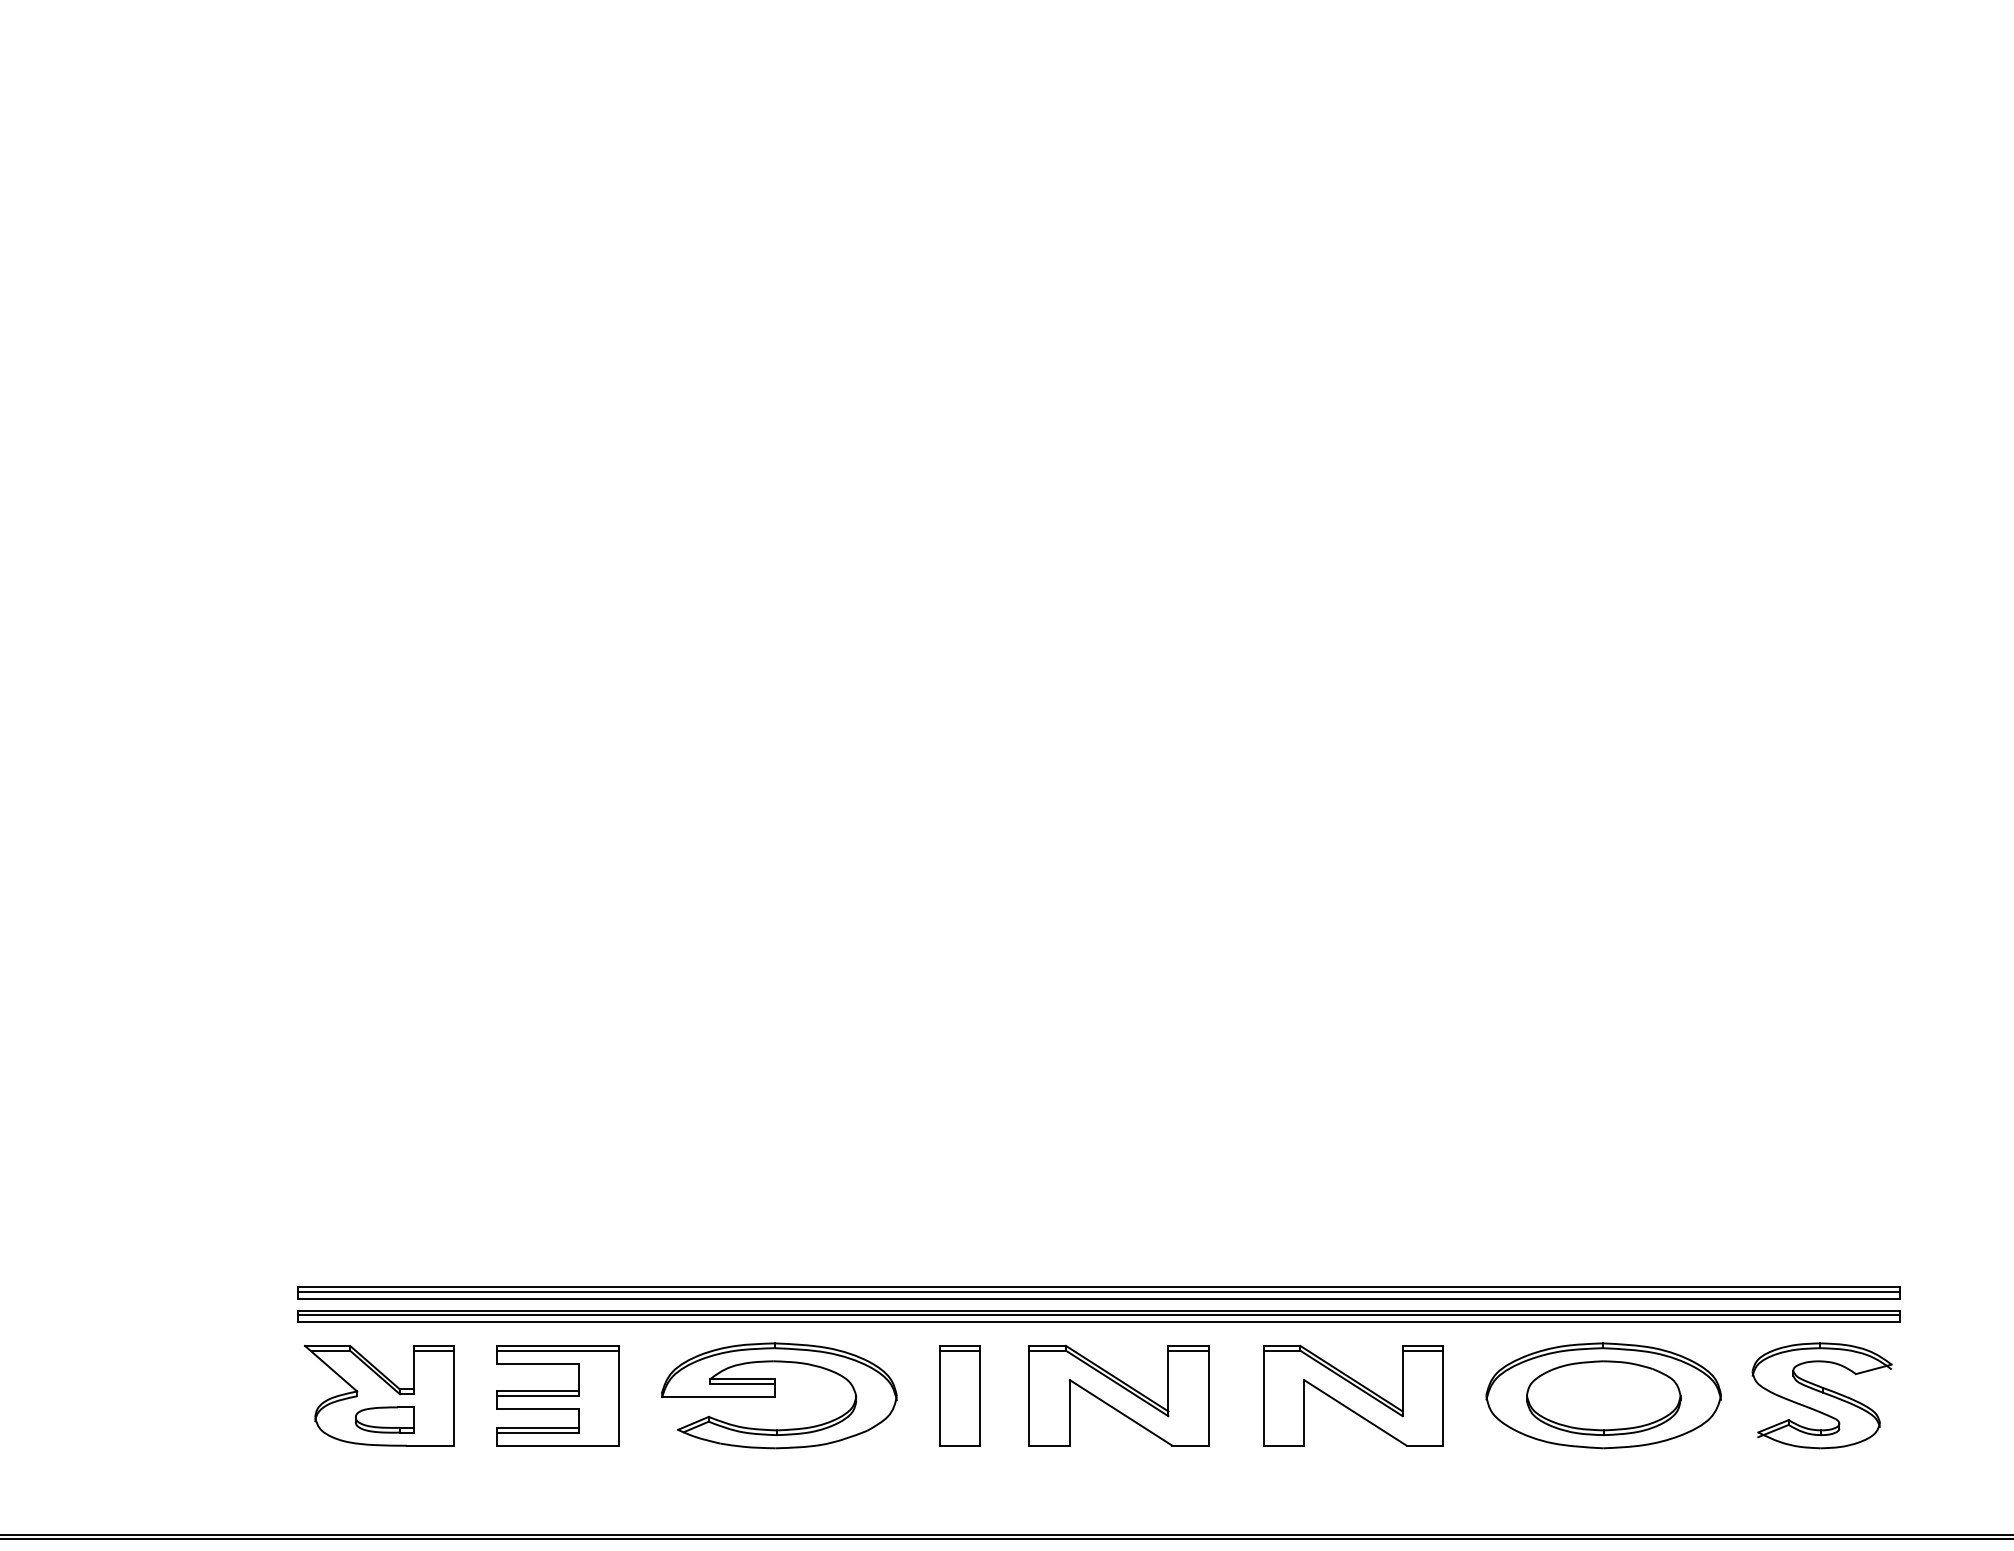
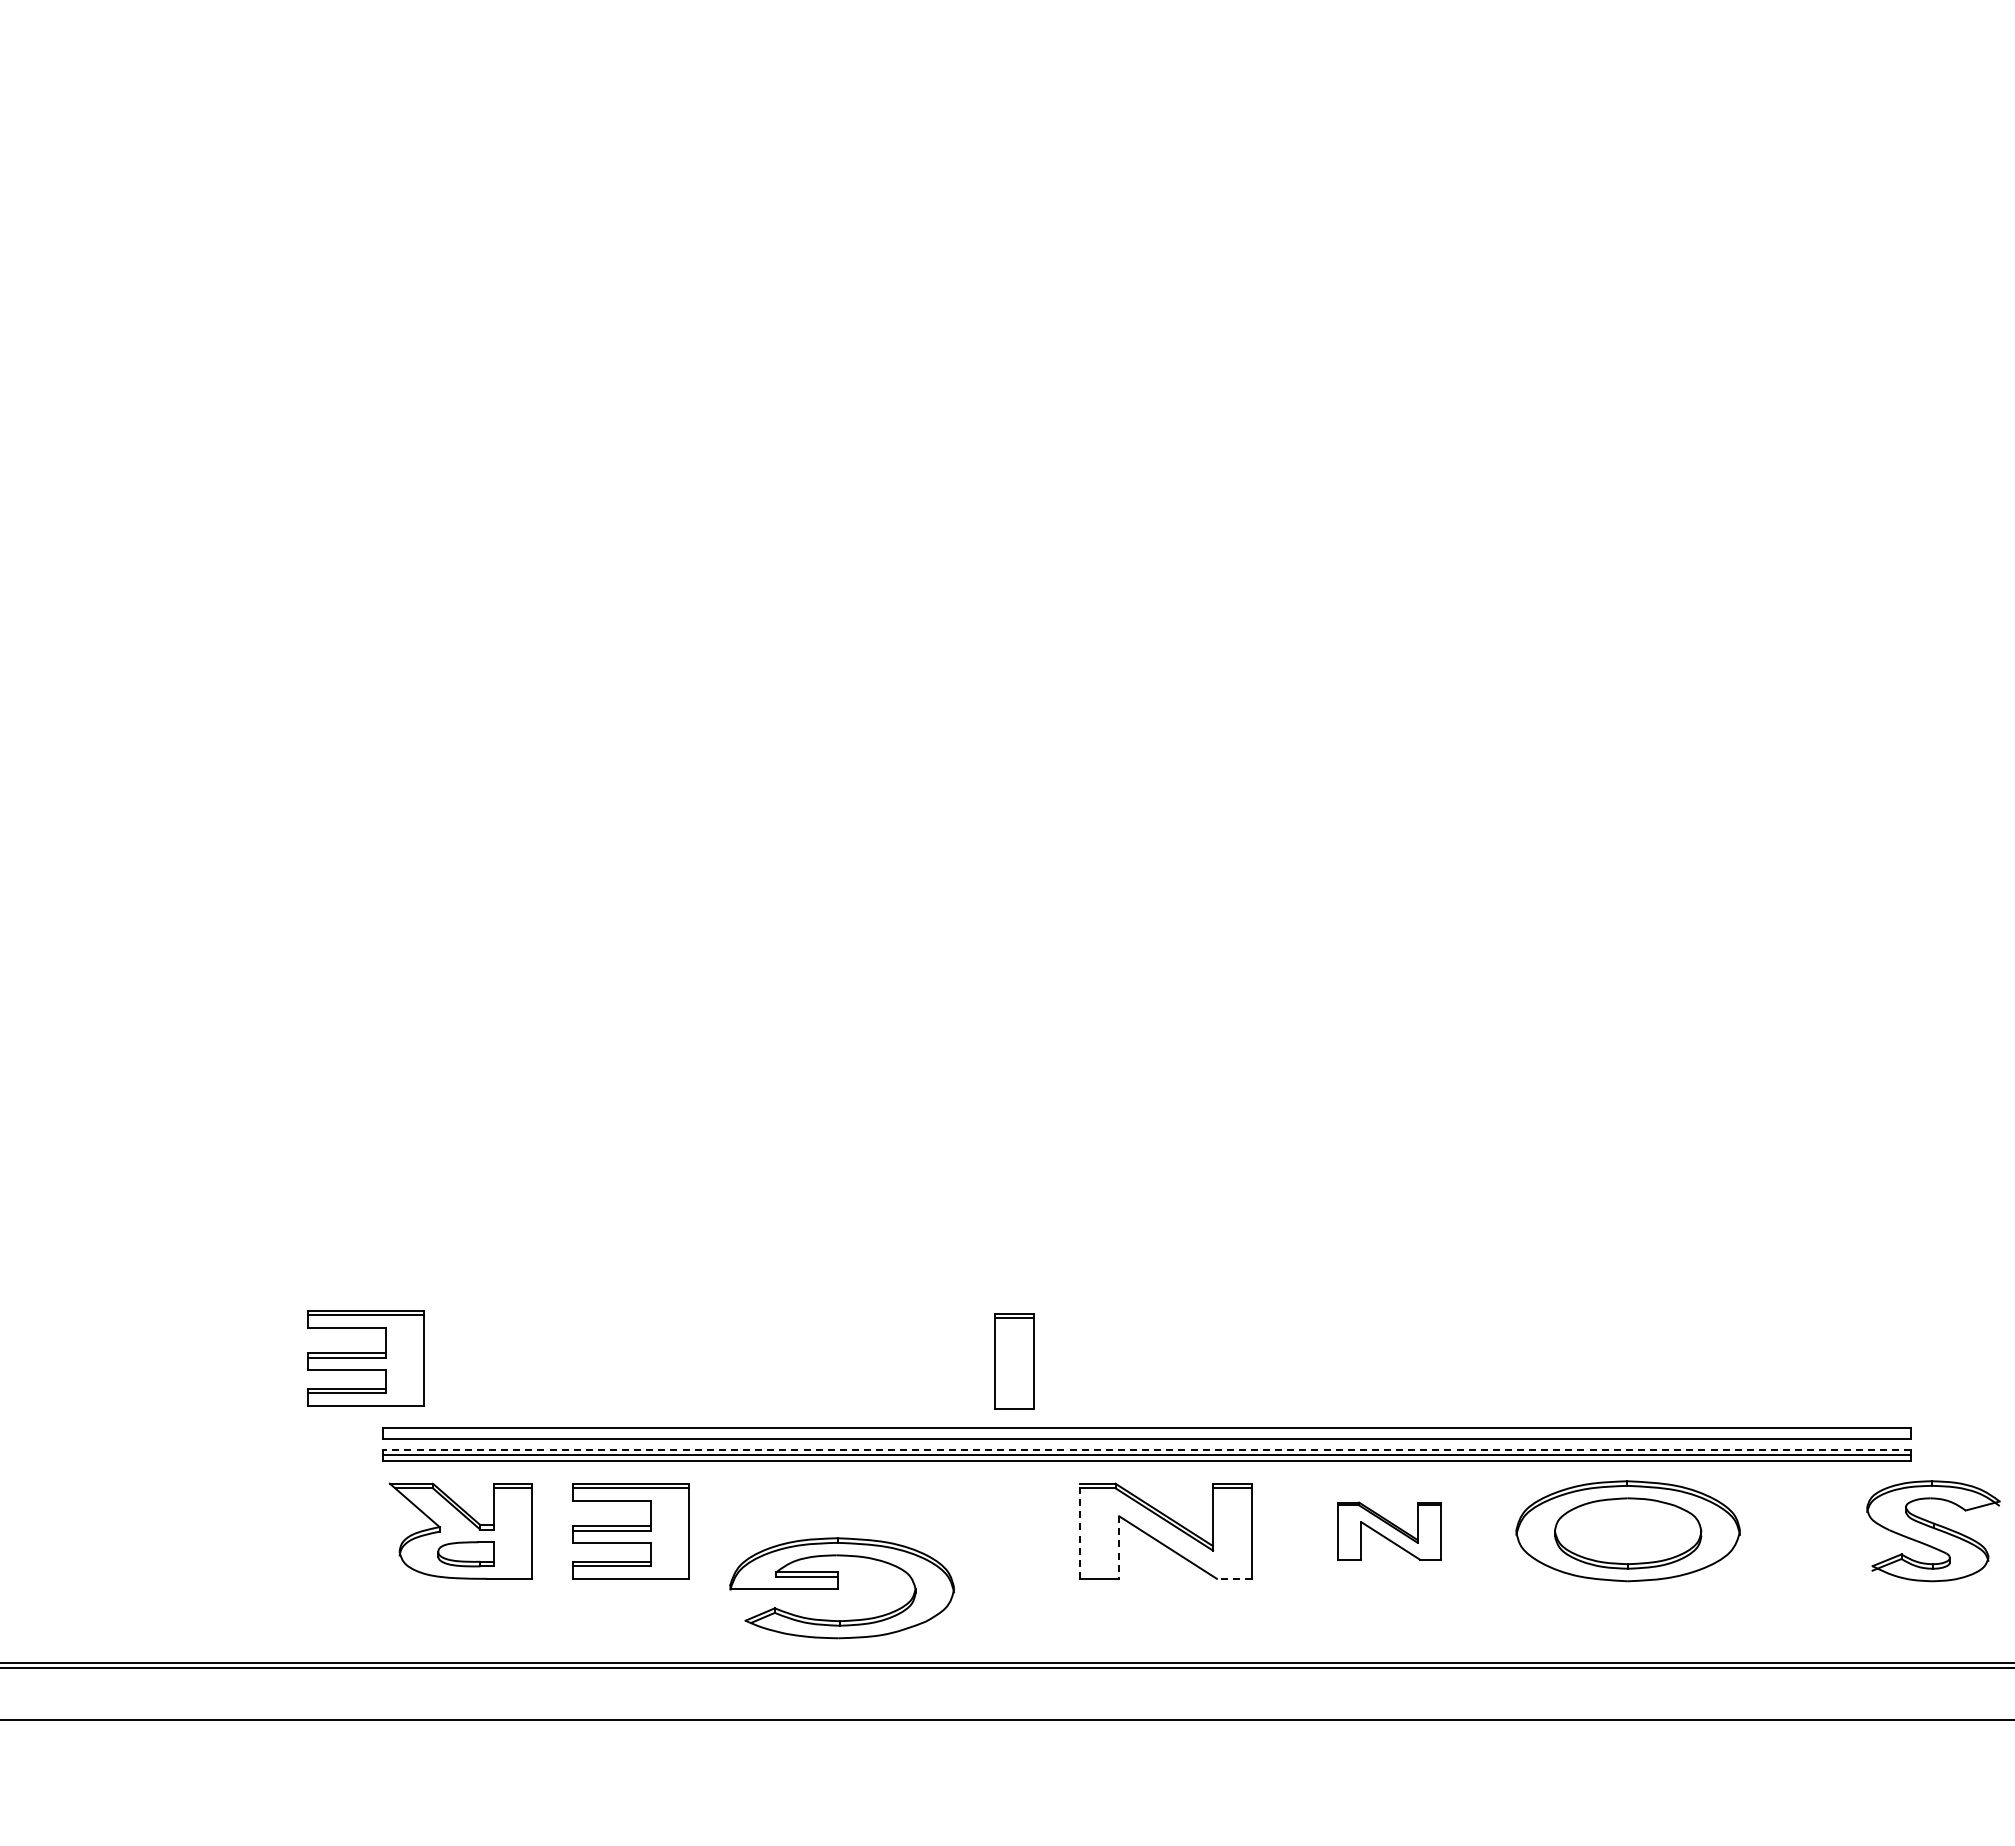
part: (279, 1214) -> (365, 1358), added
line: (1098, 1292) -> (1146, 1432), removed
line: (1098, 1310) -> (1146, 1449), solid -> dashed
part: (1353, 1395) -> (1389, 1530), size x0.6
part: (778, 1396) -> (841, 1588), moved
part: (960, 1396) -> (1014, 1361), moved
line: (1029, 1396) -> (1080, 1531), solid -> dashed
part: (1822, 1396) -> (1933, 1531), moved
line: (1070, 1413) -> (1119, 1548), solid -> dashed
line: (1189, 1445) -> (1233, 1578), solid -> dashed

